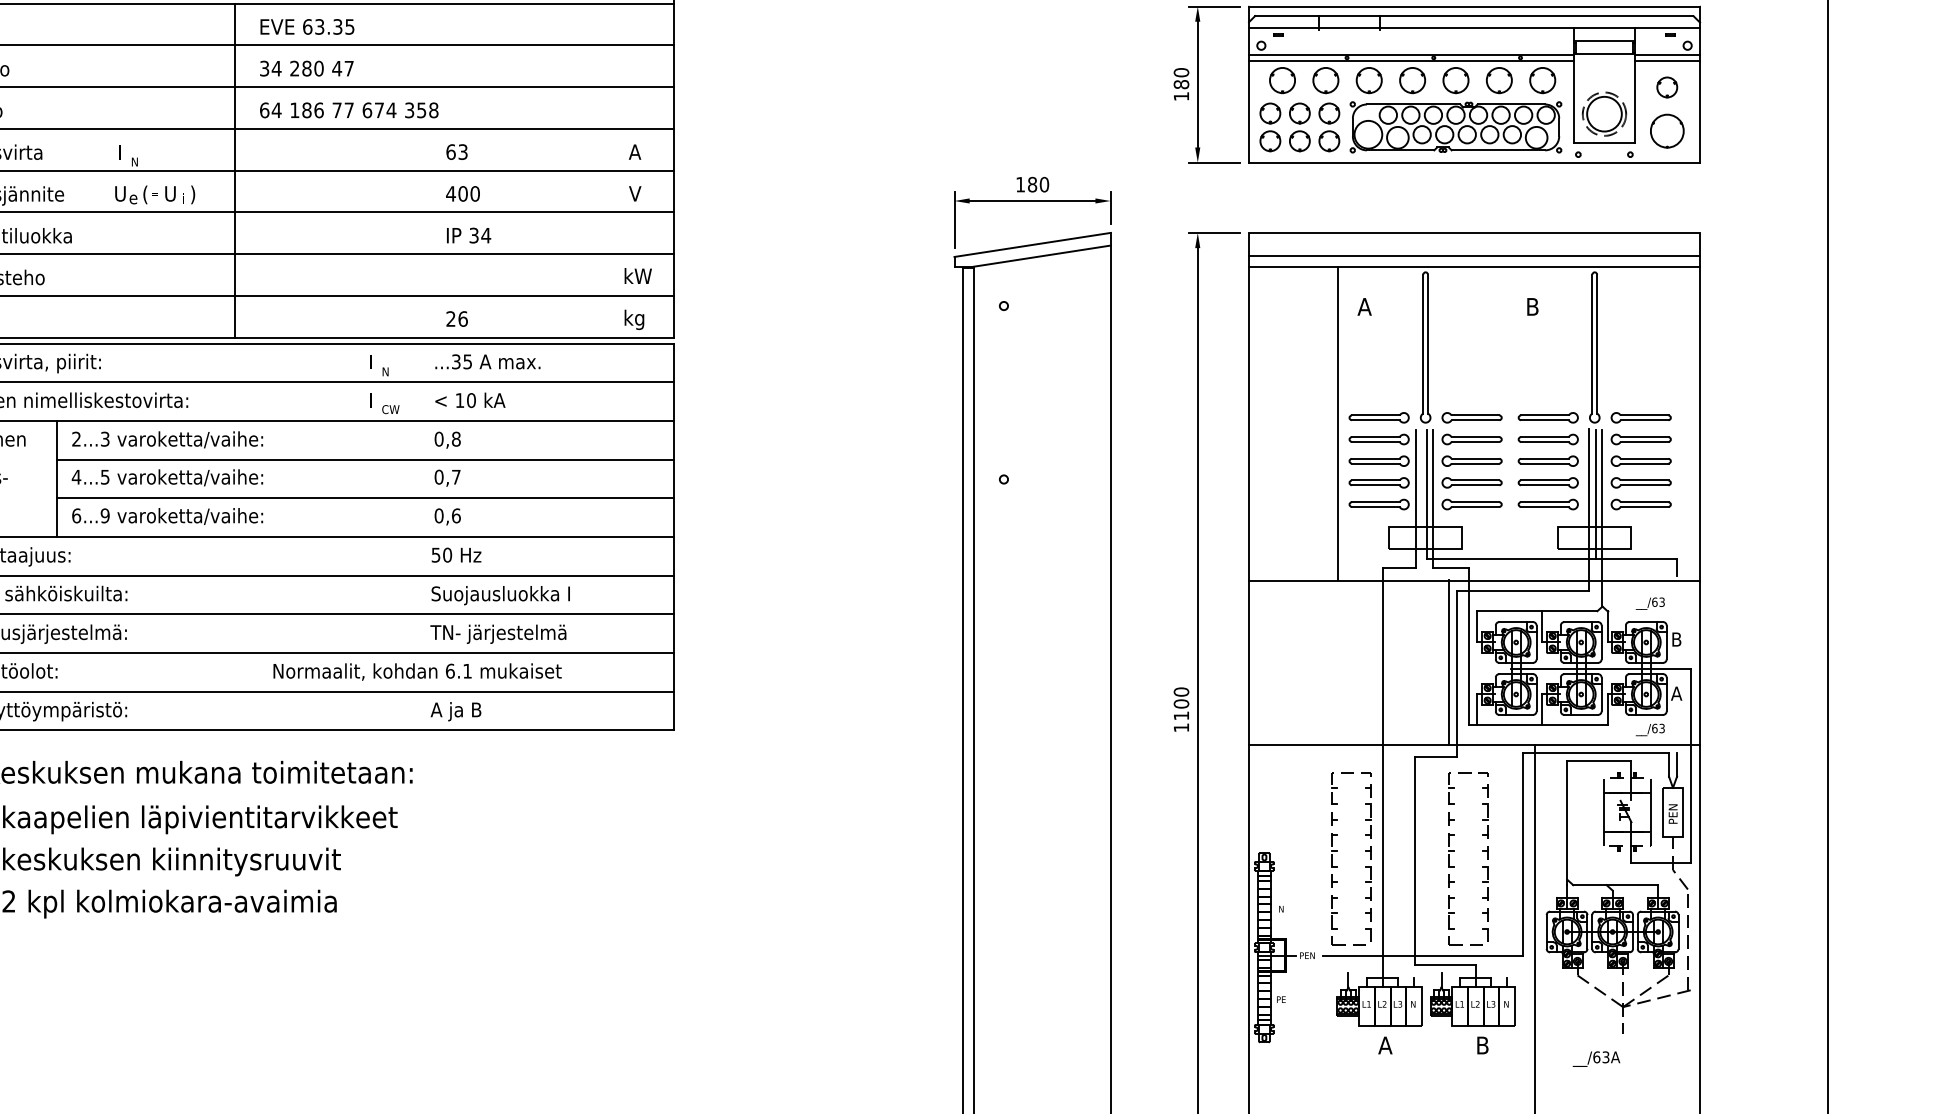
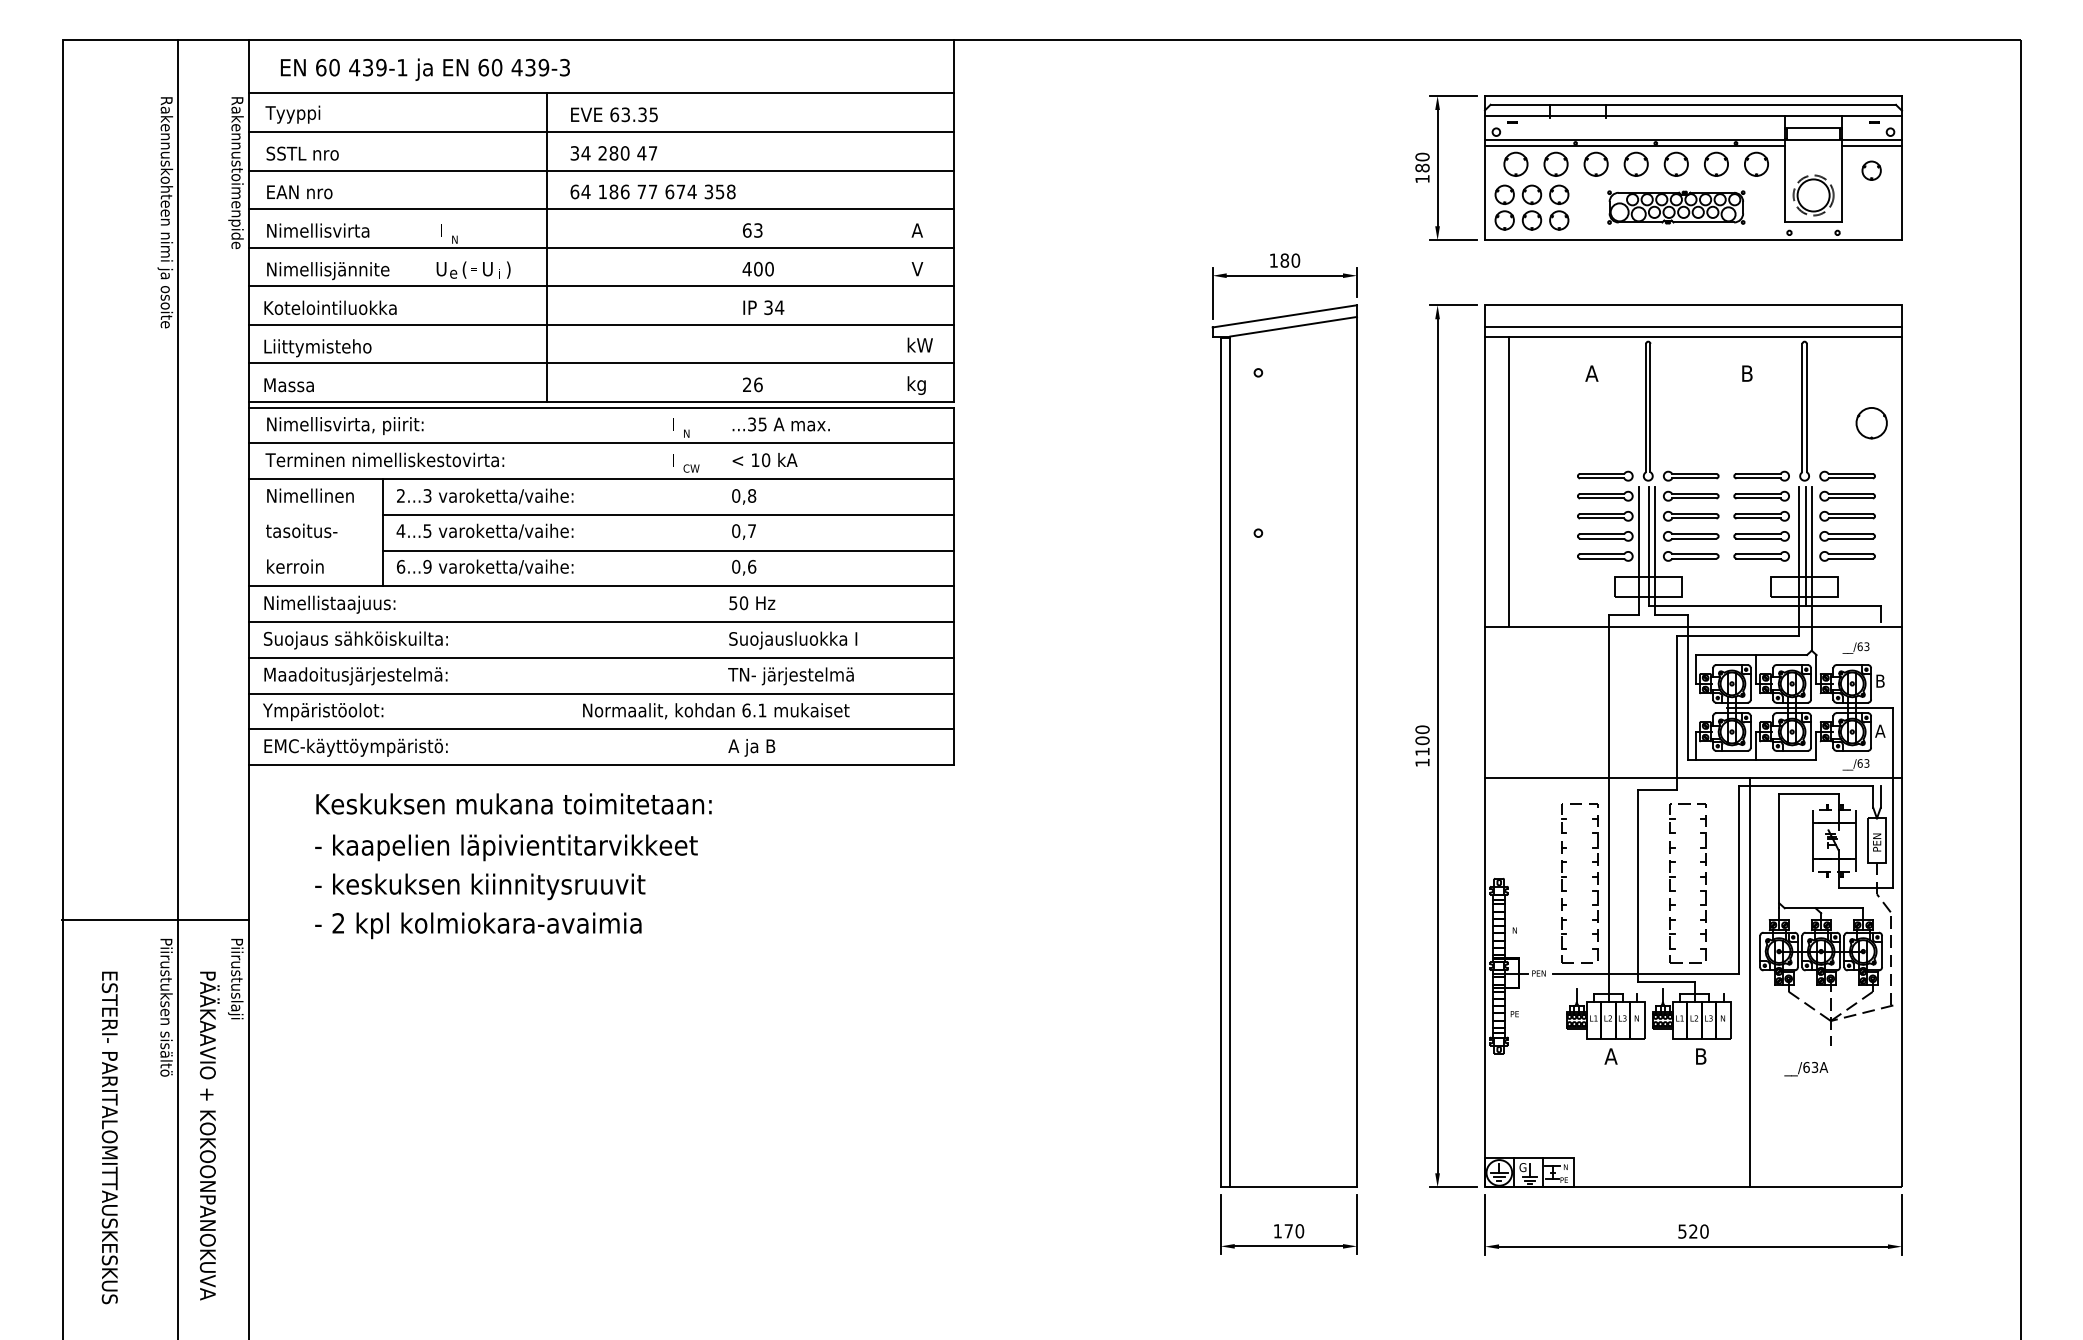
part: (1456, 127) -> (1676, 207), size x0.7
part: (1667, 131) -> (1871, 423), moved
line: (1338, 423) -> (1509, 481), moved
line: (1448, 662) -> (1669, 702), removed

